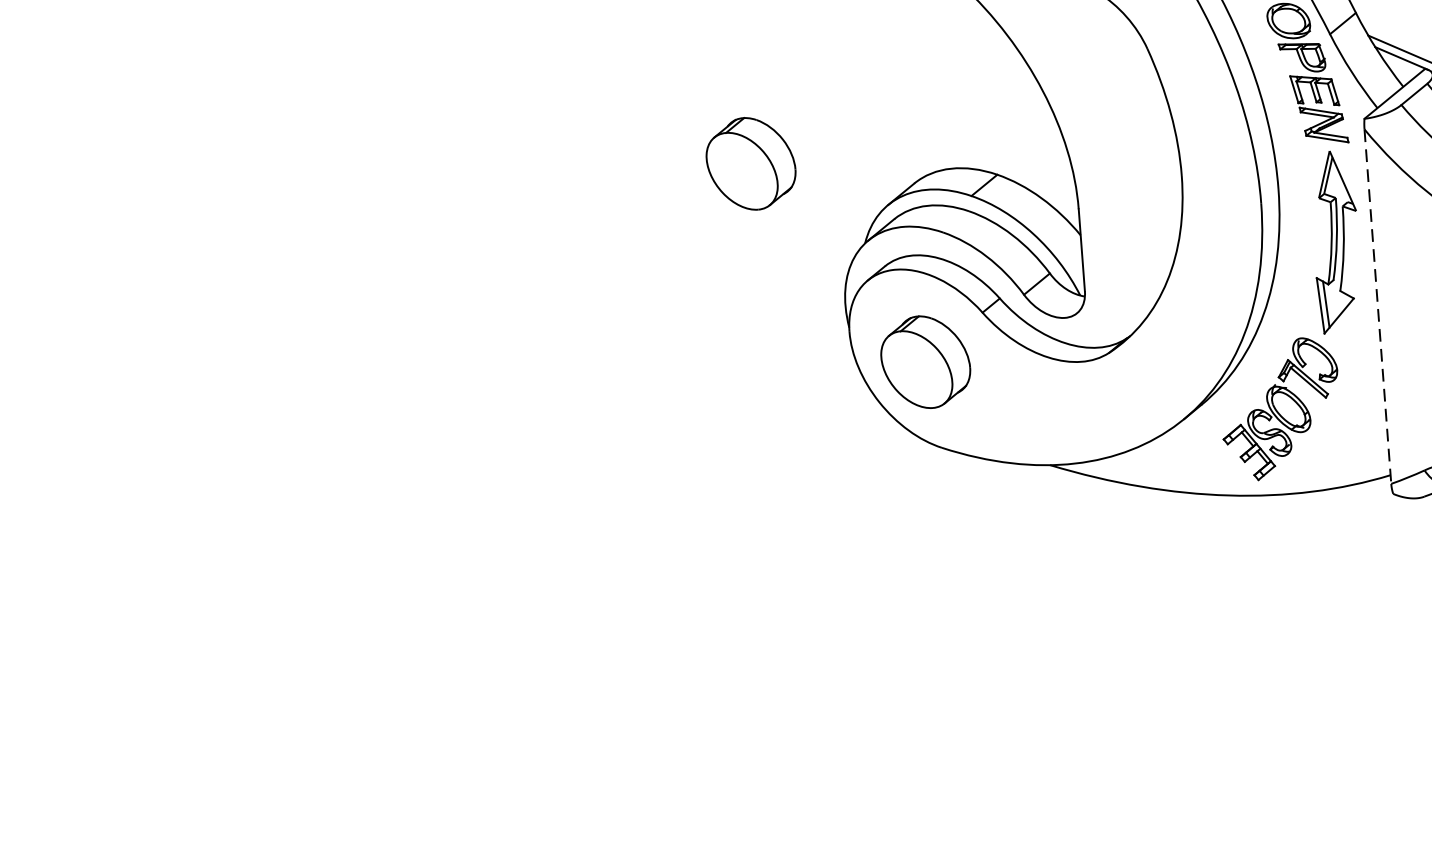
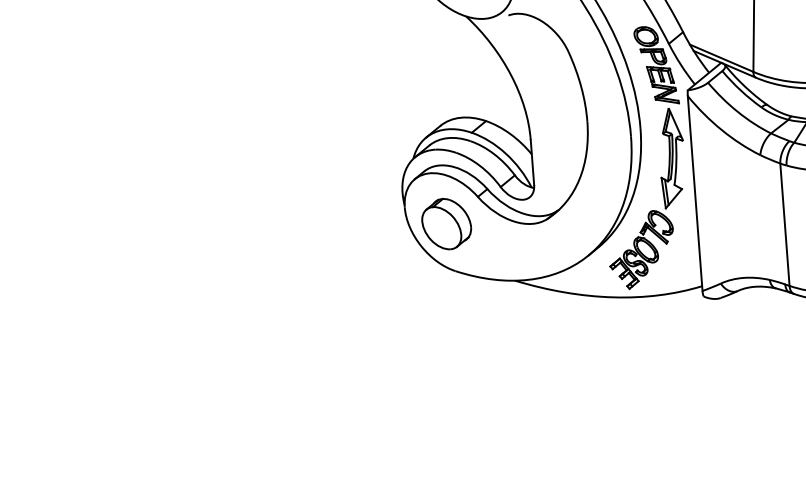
part: (750, 162) -> (350, 114), removed
line: (1378, 306) -> (695, 193), dashed -> solid

